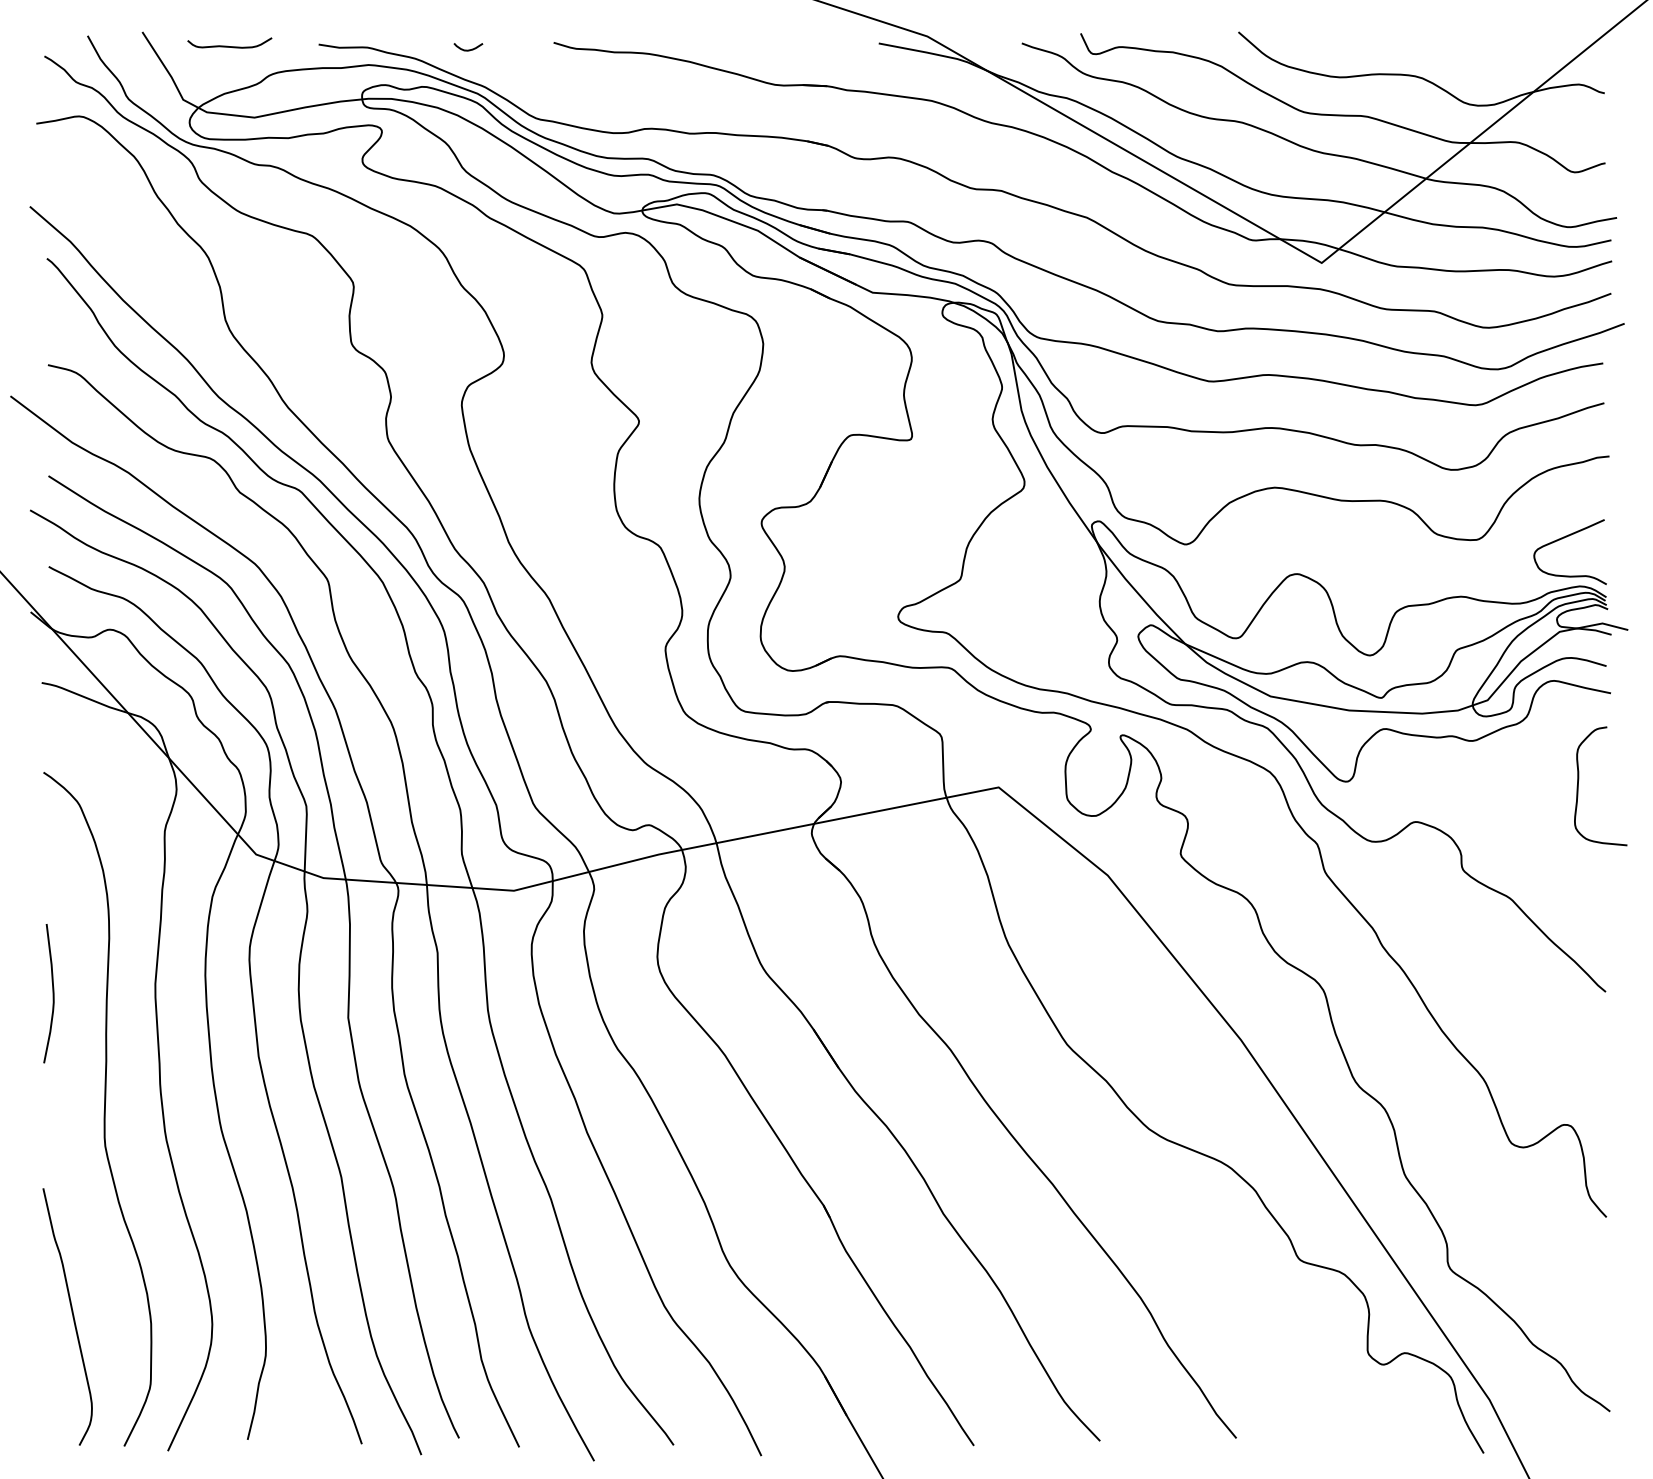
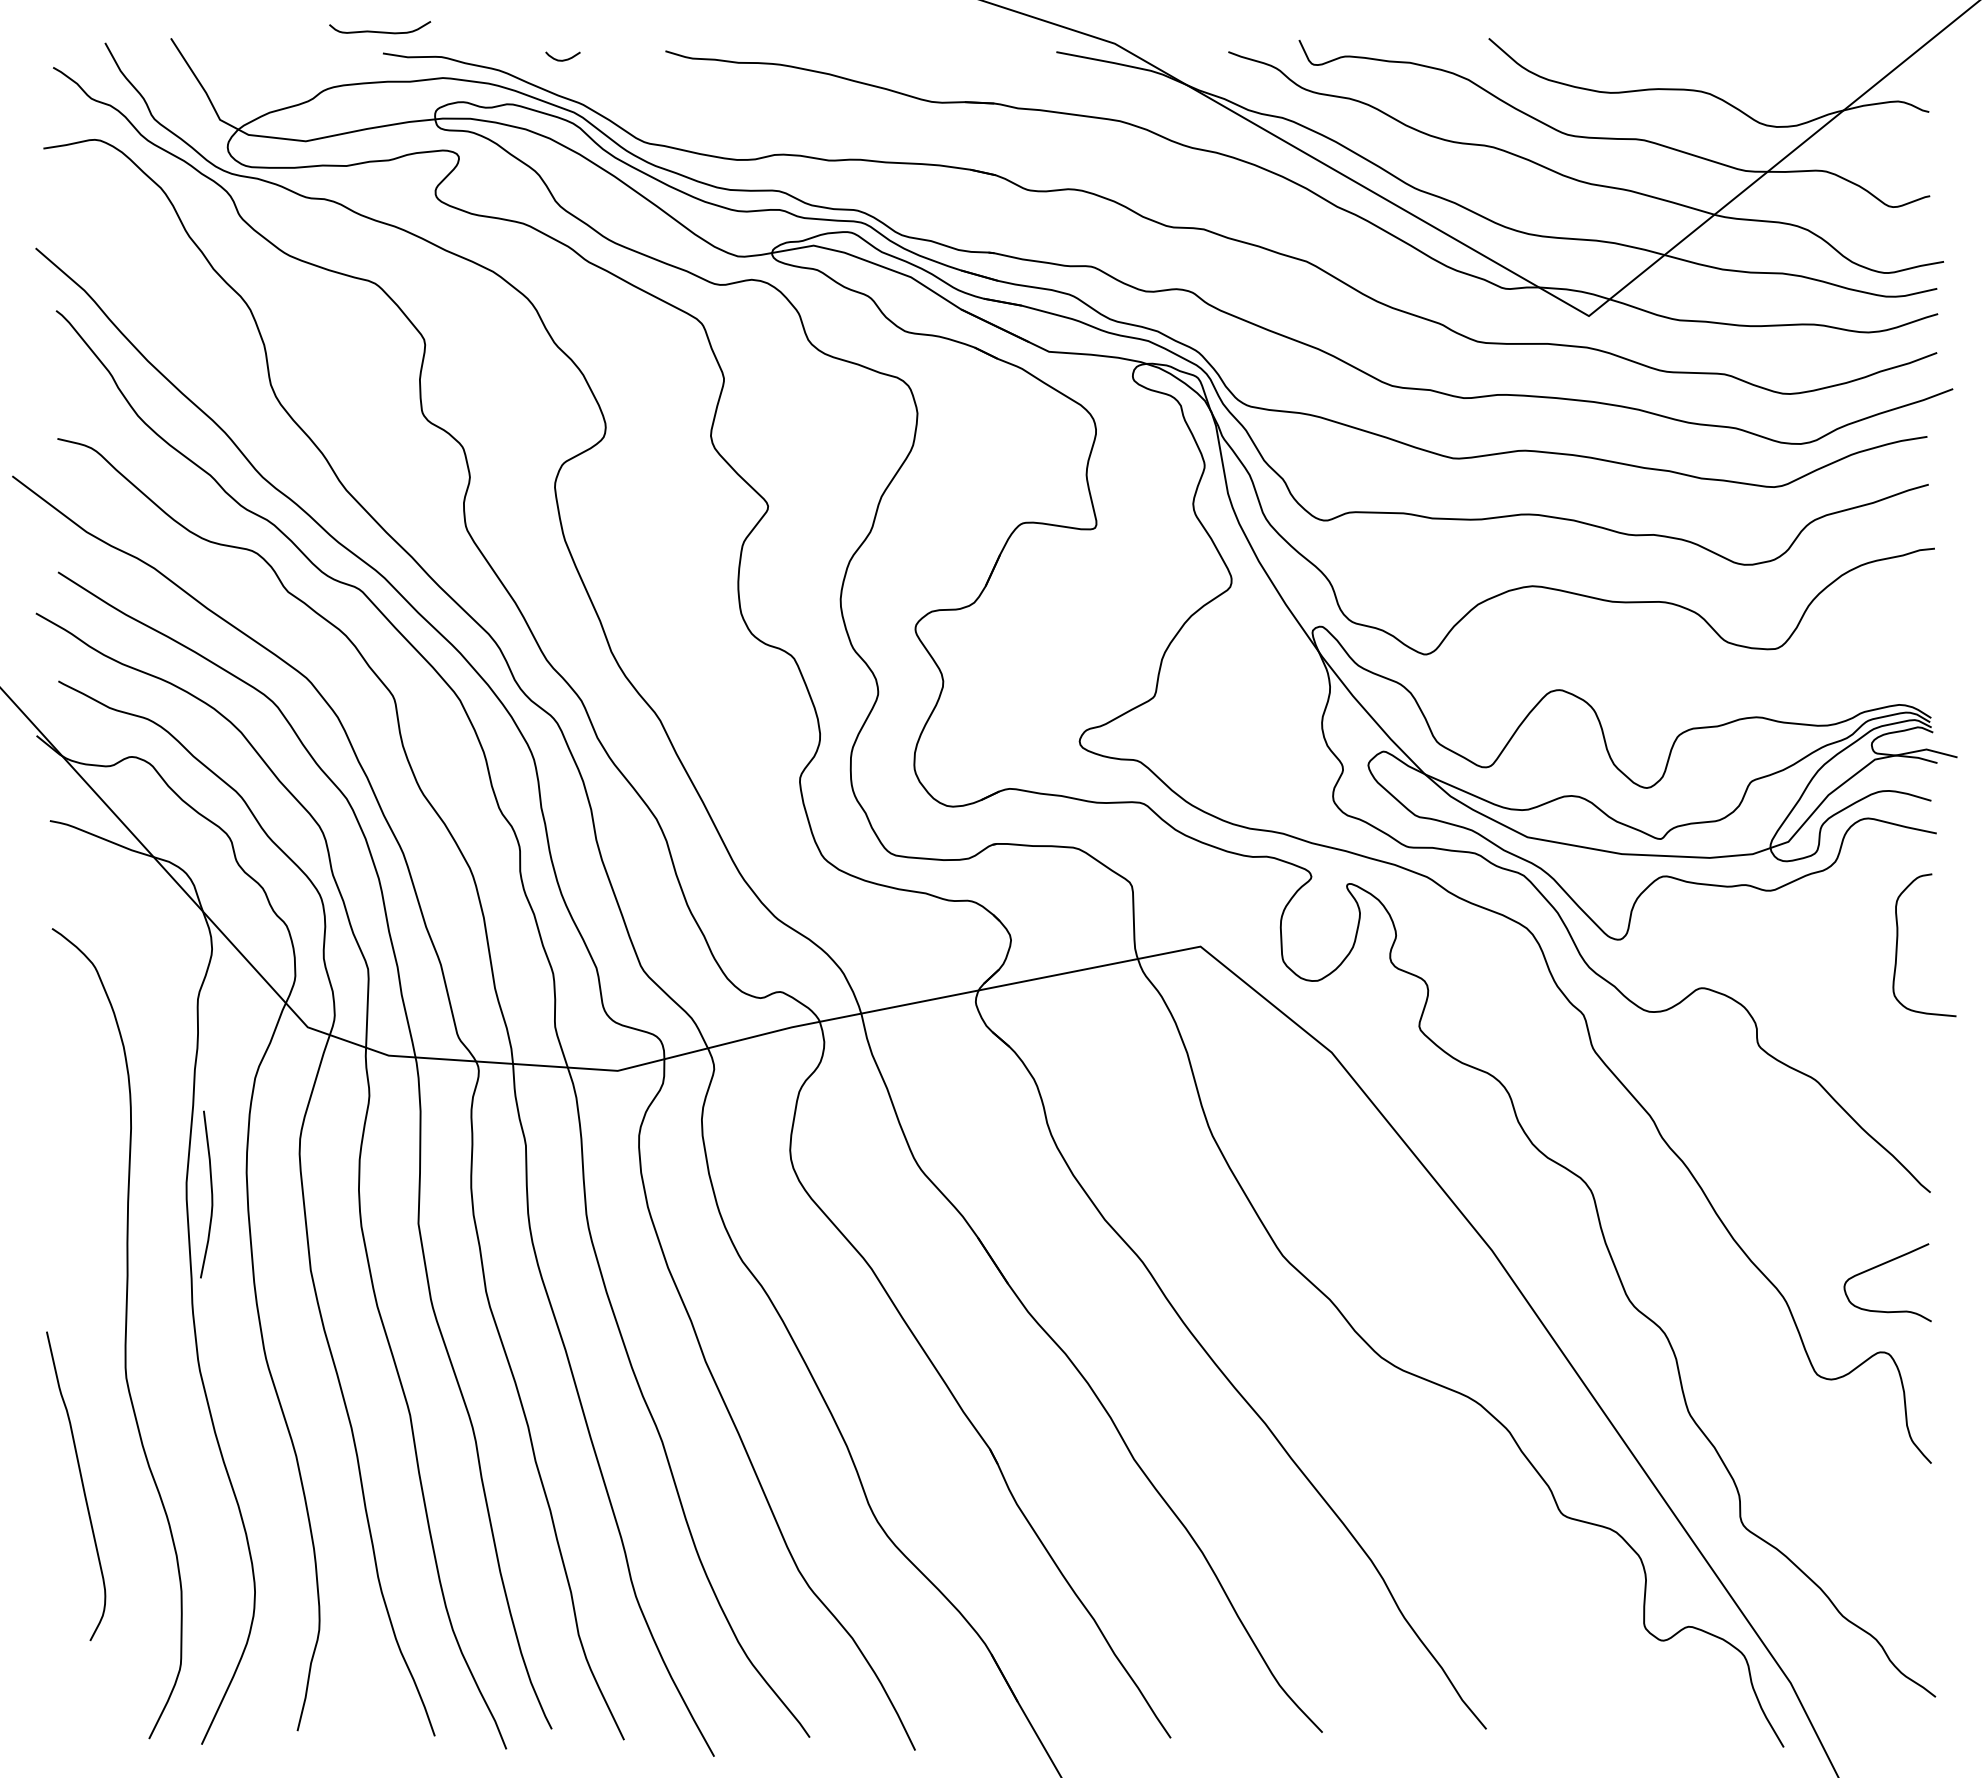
curve: (230, 46) -> (380, 31), moved
curve: (1565, 537) -> (1882, 1265), moved
curve: (53, 993) -> (211, 1194), moved
curve: (72, 1315) -> (81, 1484), moved

